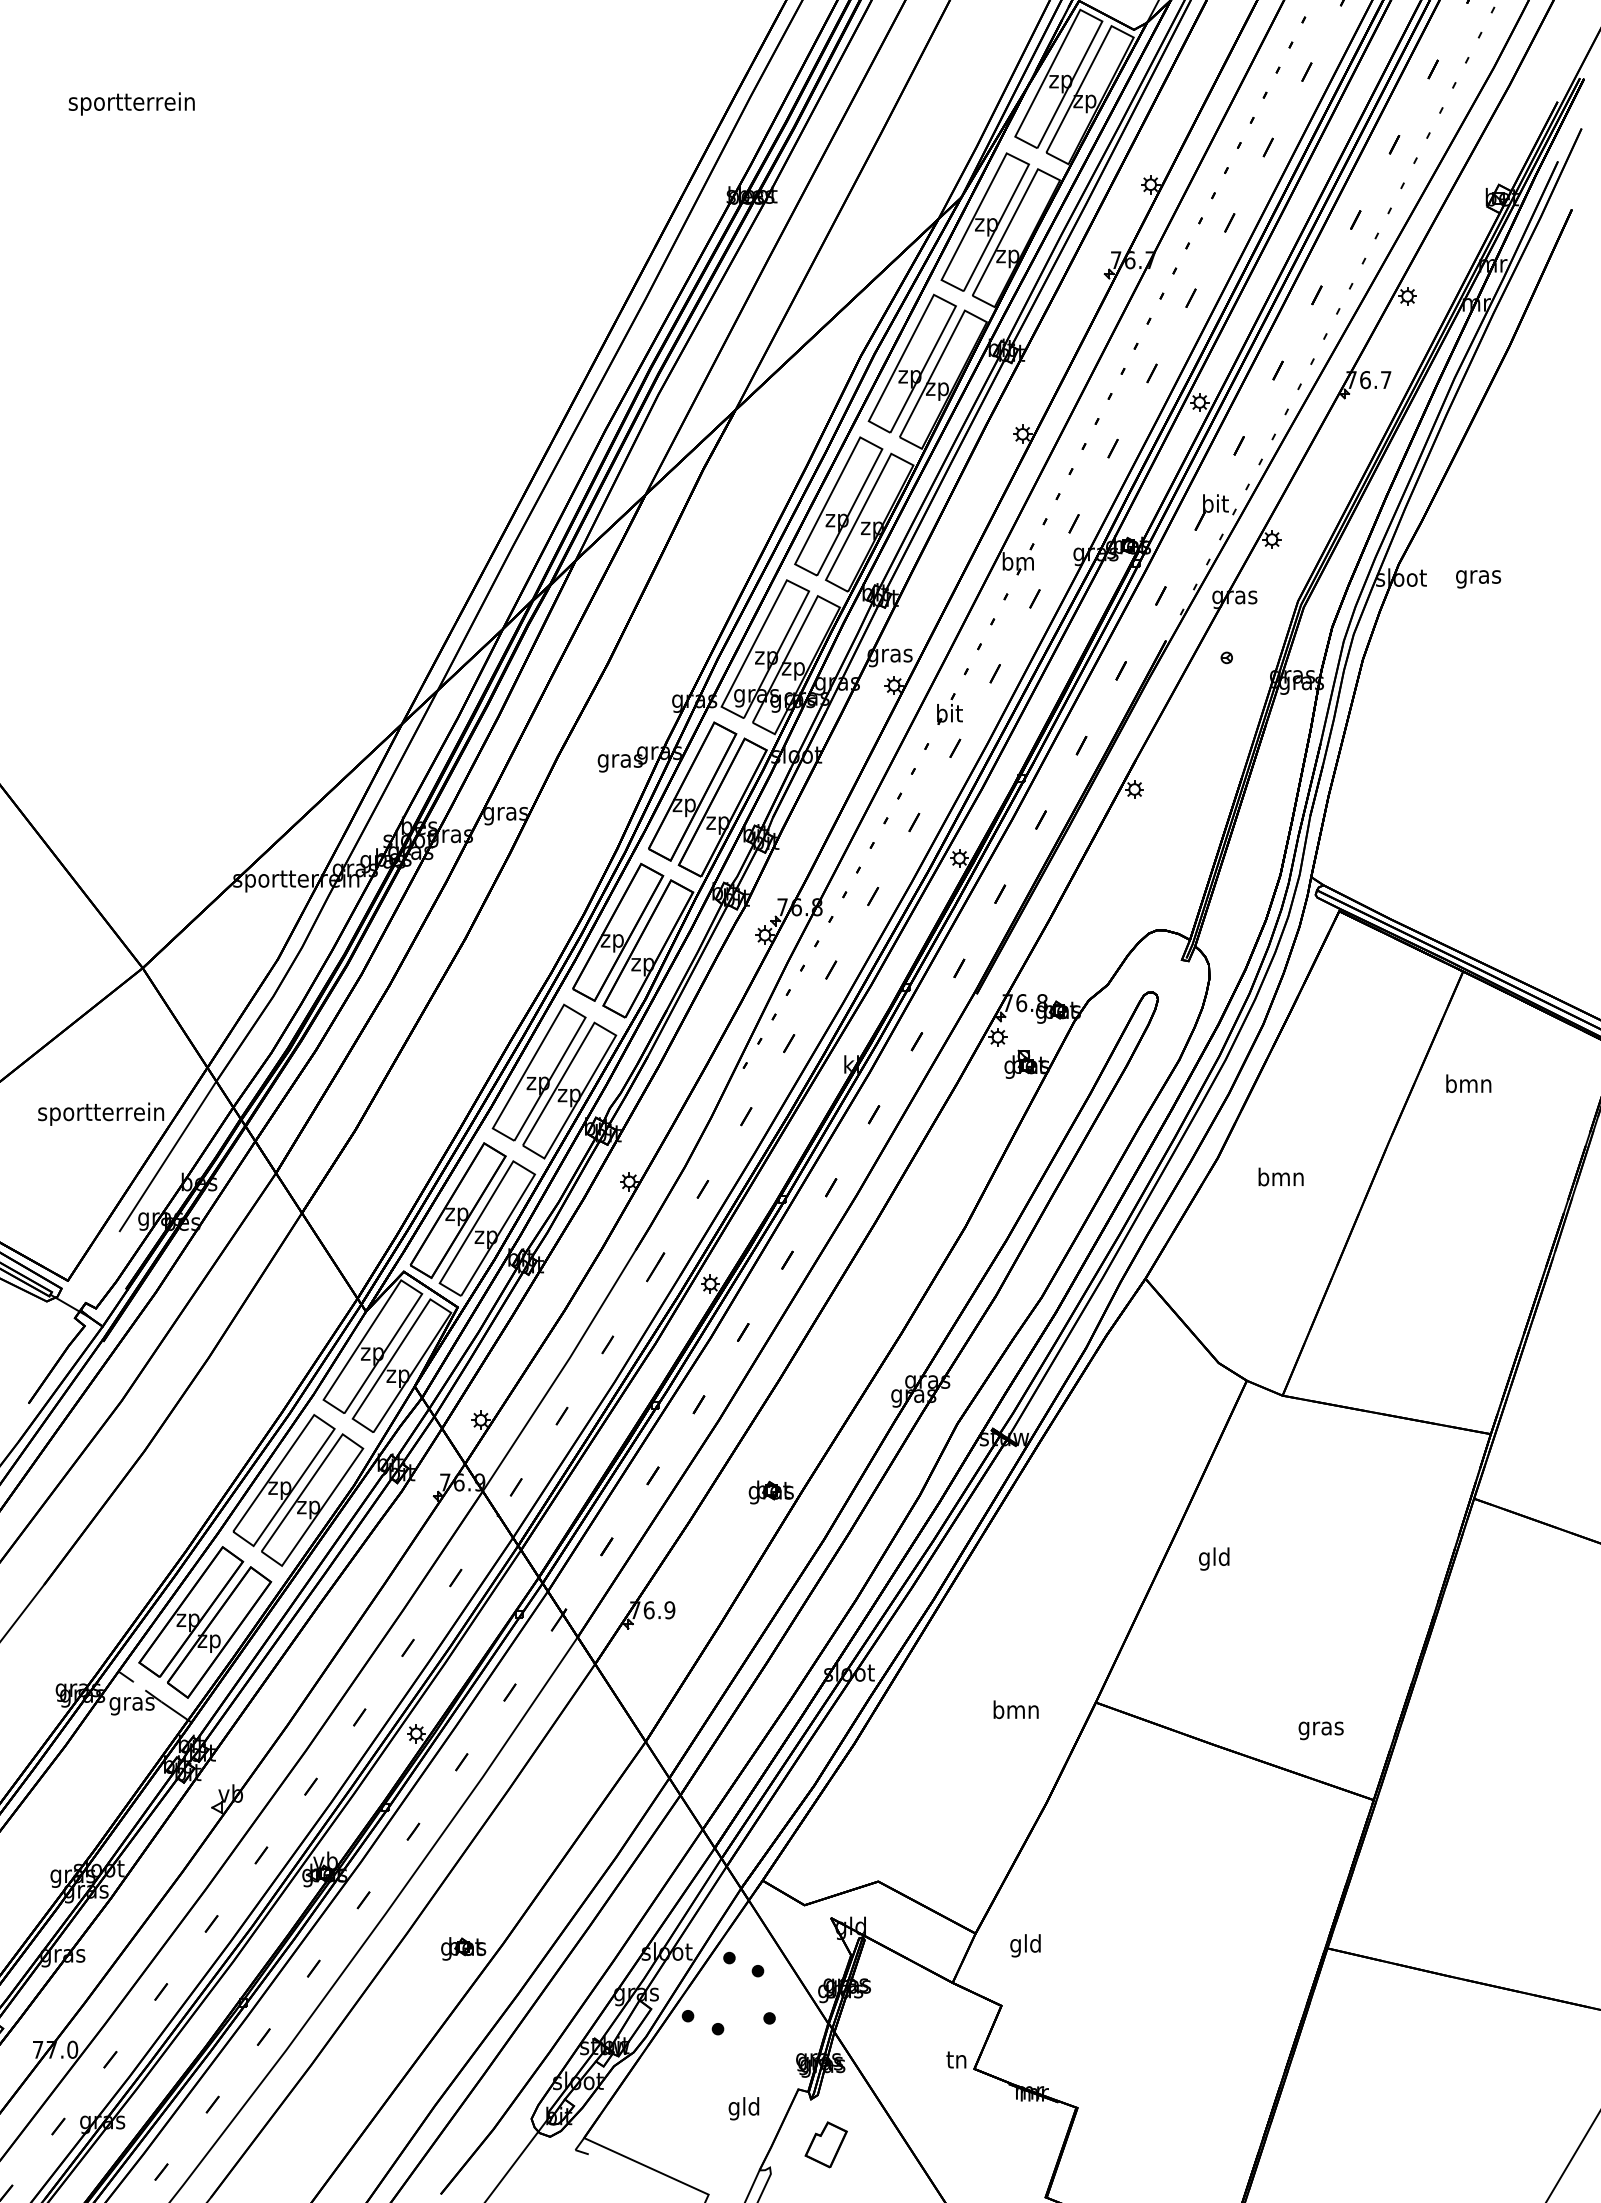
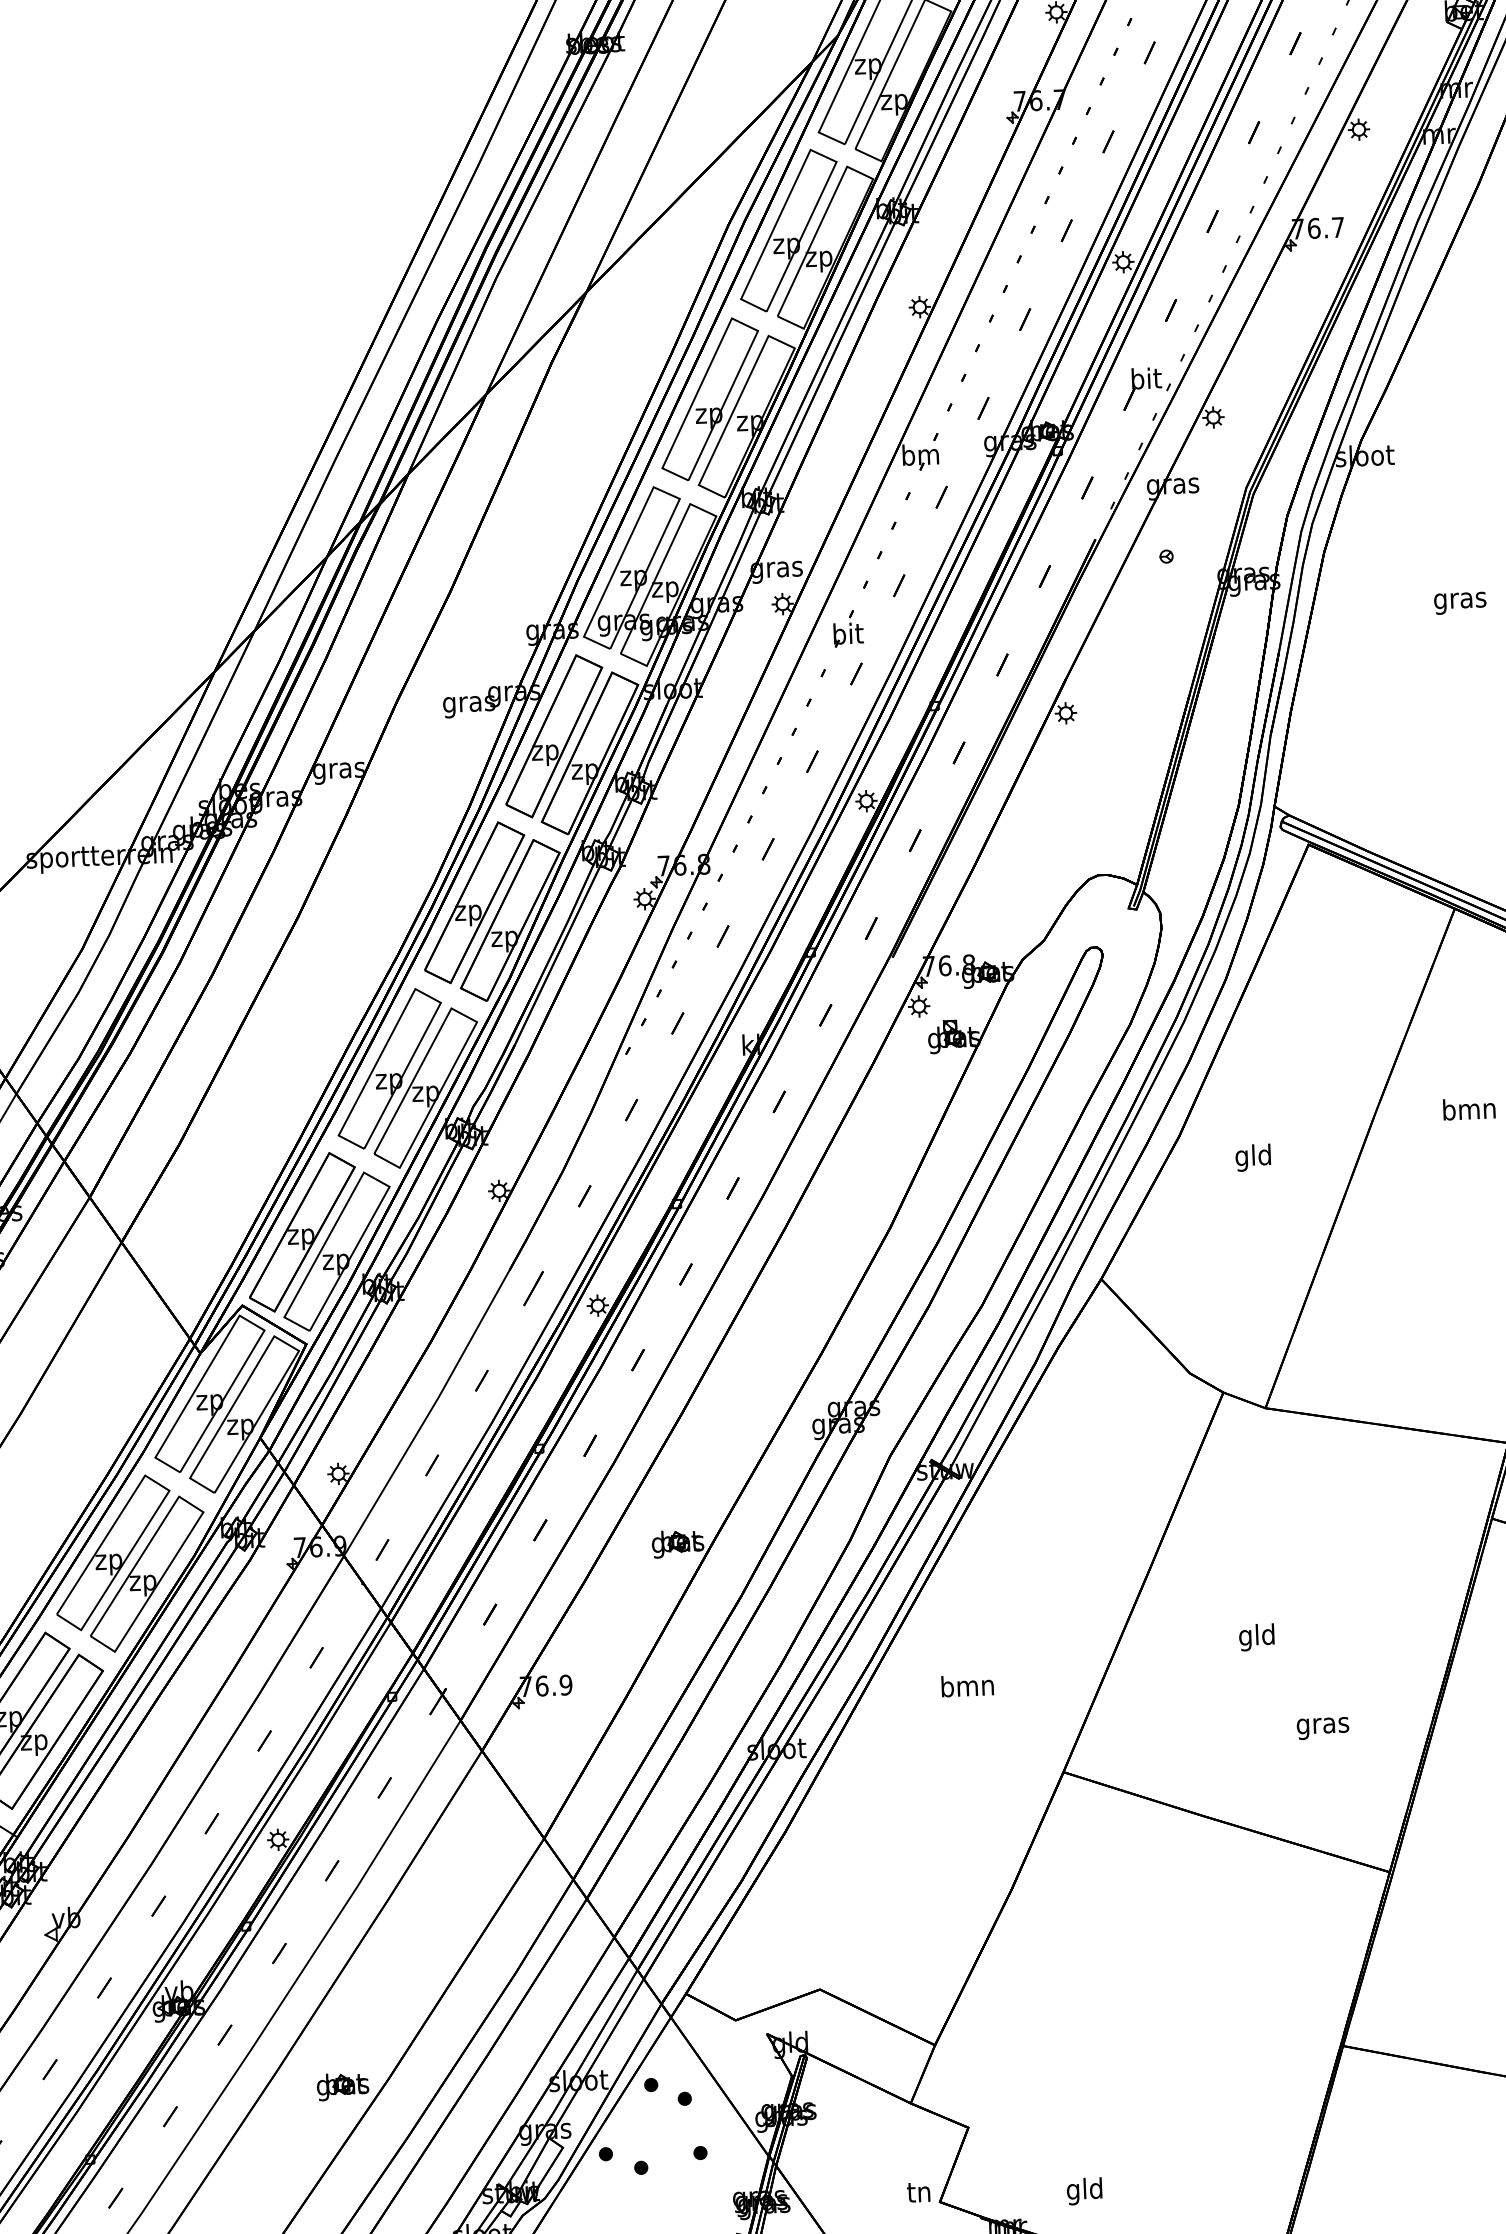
text: (1478, 579) -> (1460, 603), moved
text: (1468, 1083) -> (1469, 1108), moved
text: (1280, 1178) -> (1252, 1156), bmn -> gld
text: (1214, 1558) -> (1257, 1636), moved
text: (1015, 1709) -> (966, 1685), moved
text: (1320, 1730) -> (1322, 1728), moved
text: (1025, 1945) -> (1084, 2191), moved

